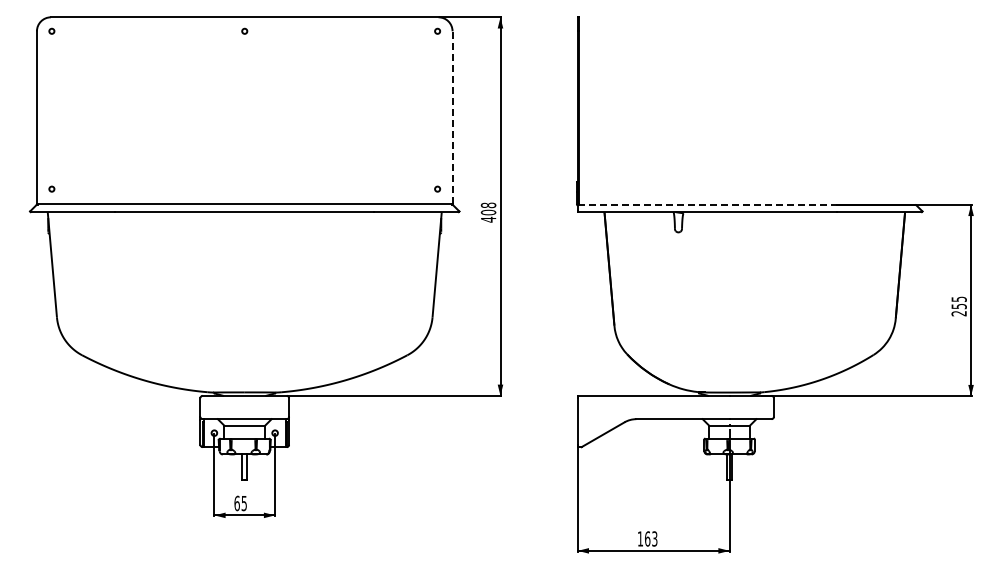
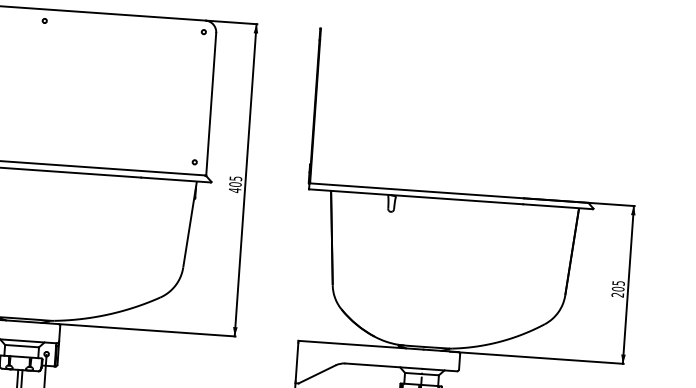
line: (452, 117) -> (211, 104), dashed -> solid
line: (707, 204) -> (416, 190), dashed -> solid
text: (488, 205) -> (235, 178), 408 -> 405
text: (958, 306) -> (617, 289), 255 -> 205

